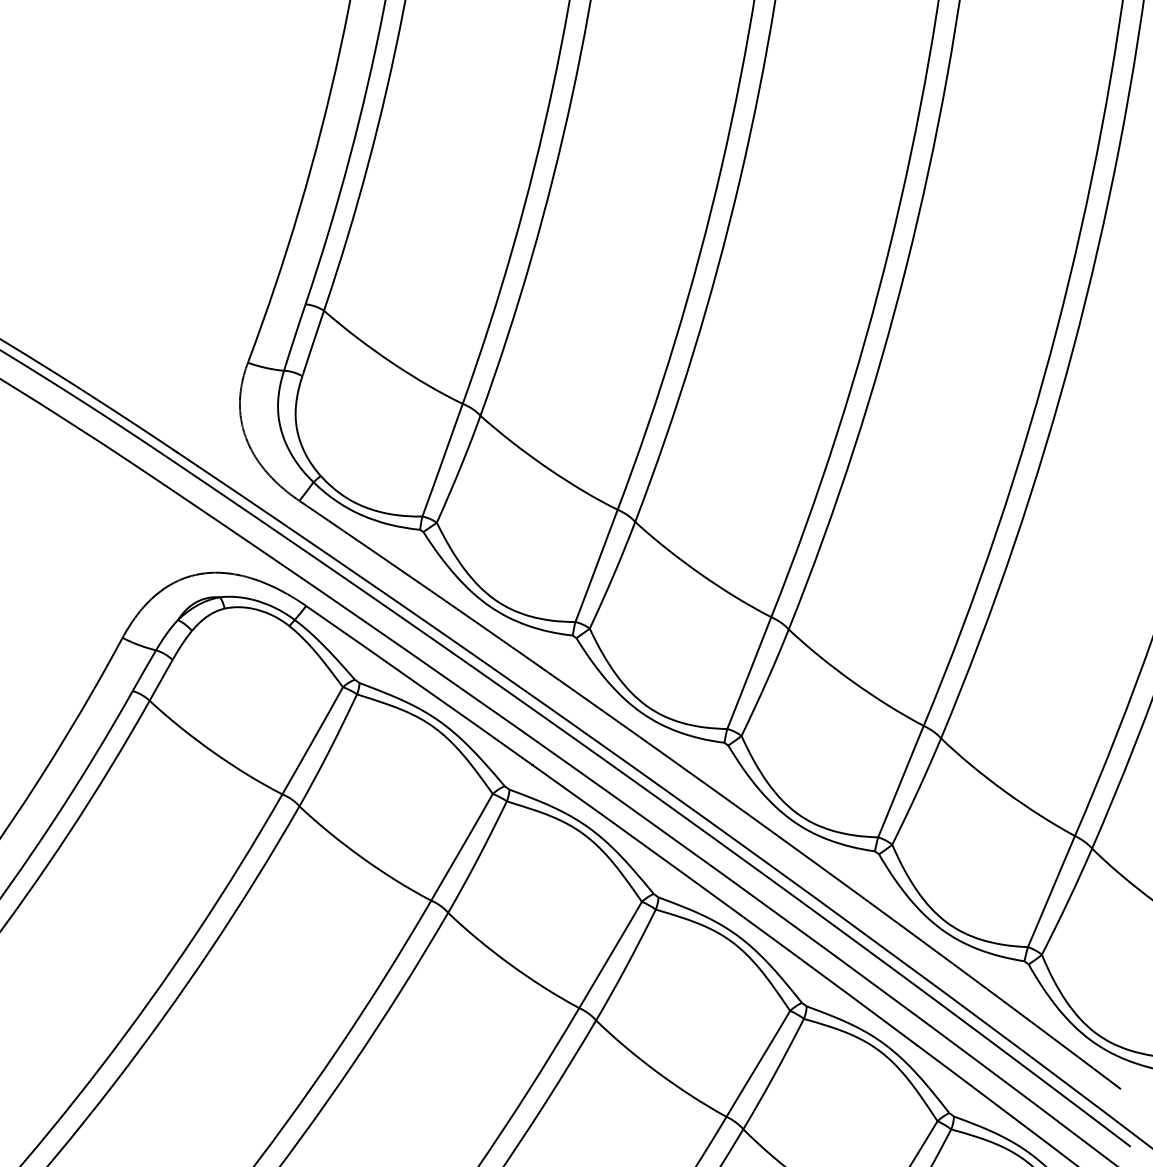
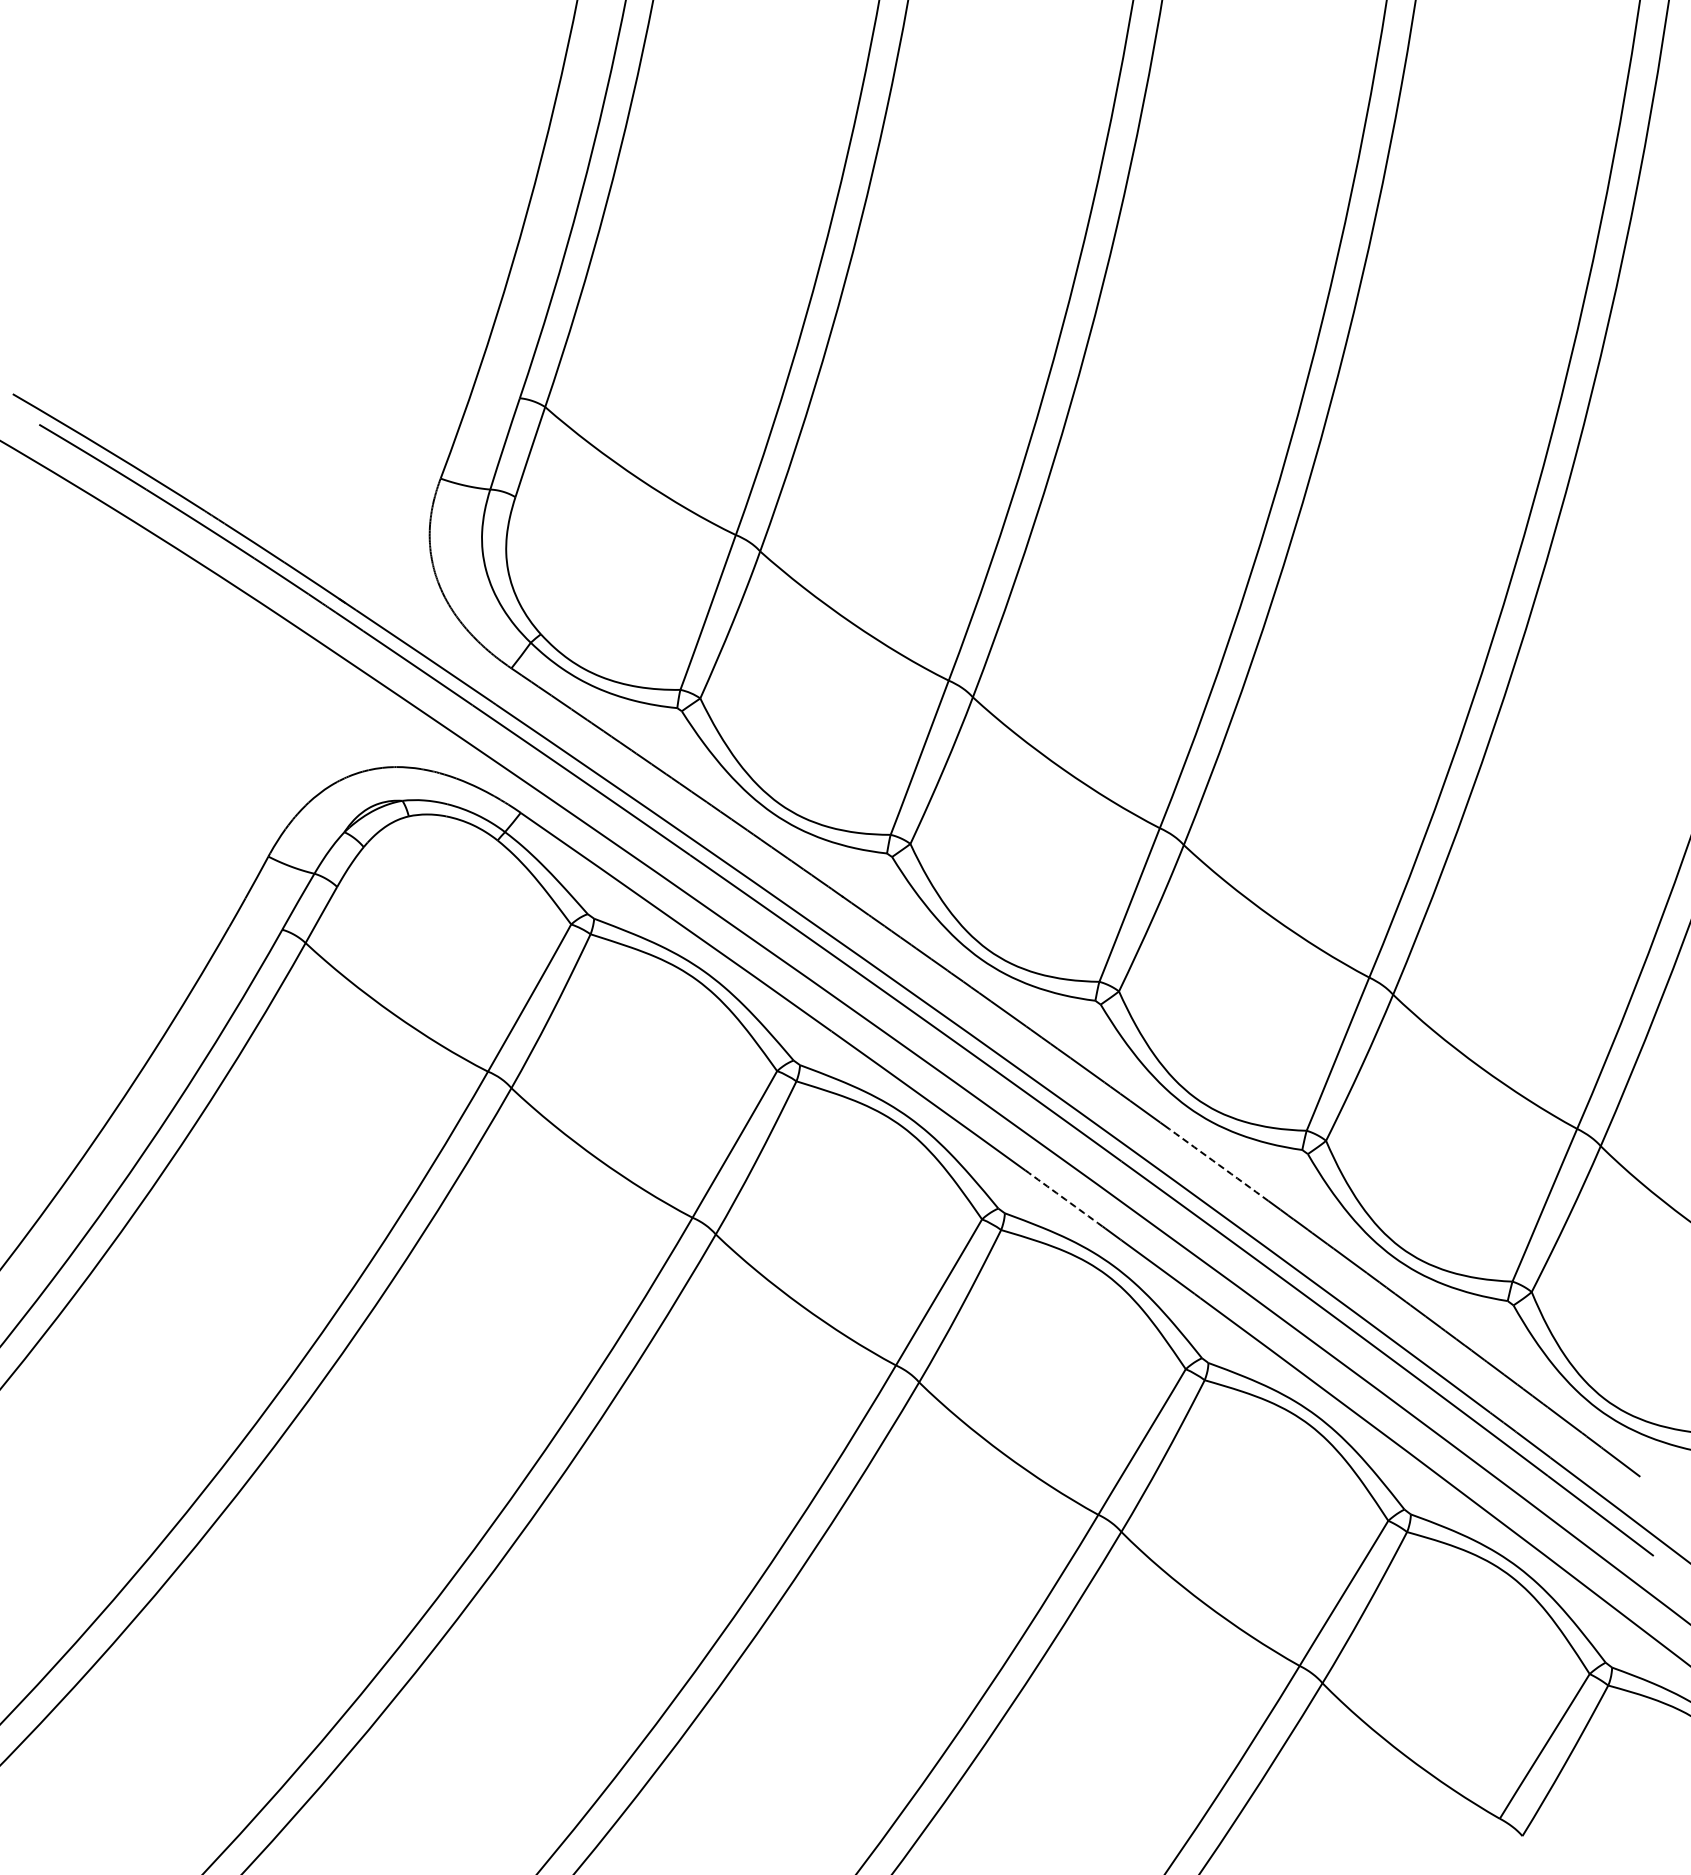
arc: (814, 862) -> (1219, 1165), solid -> dashed
arc: (702, 887) -> (1065, 1199), solid -> dashed

